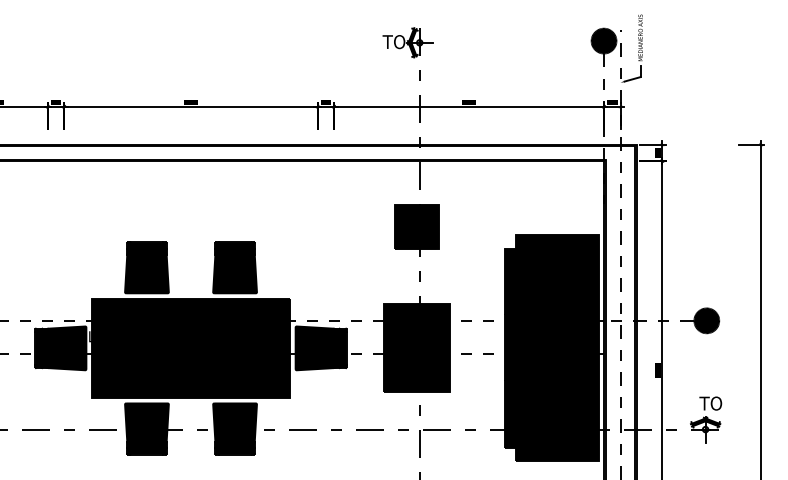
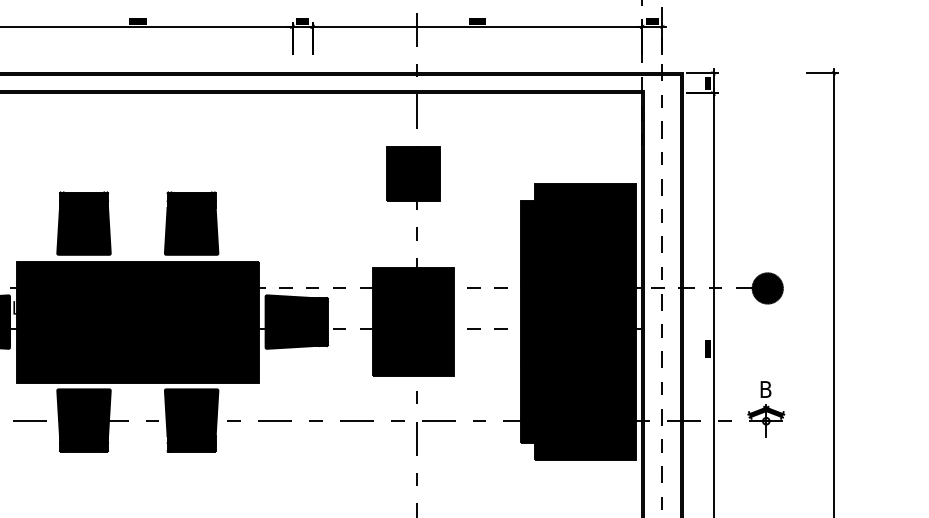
text: (710, 403) -> (772, 389), TO -> B

